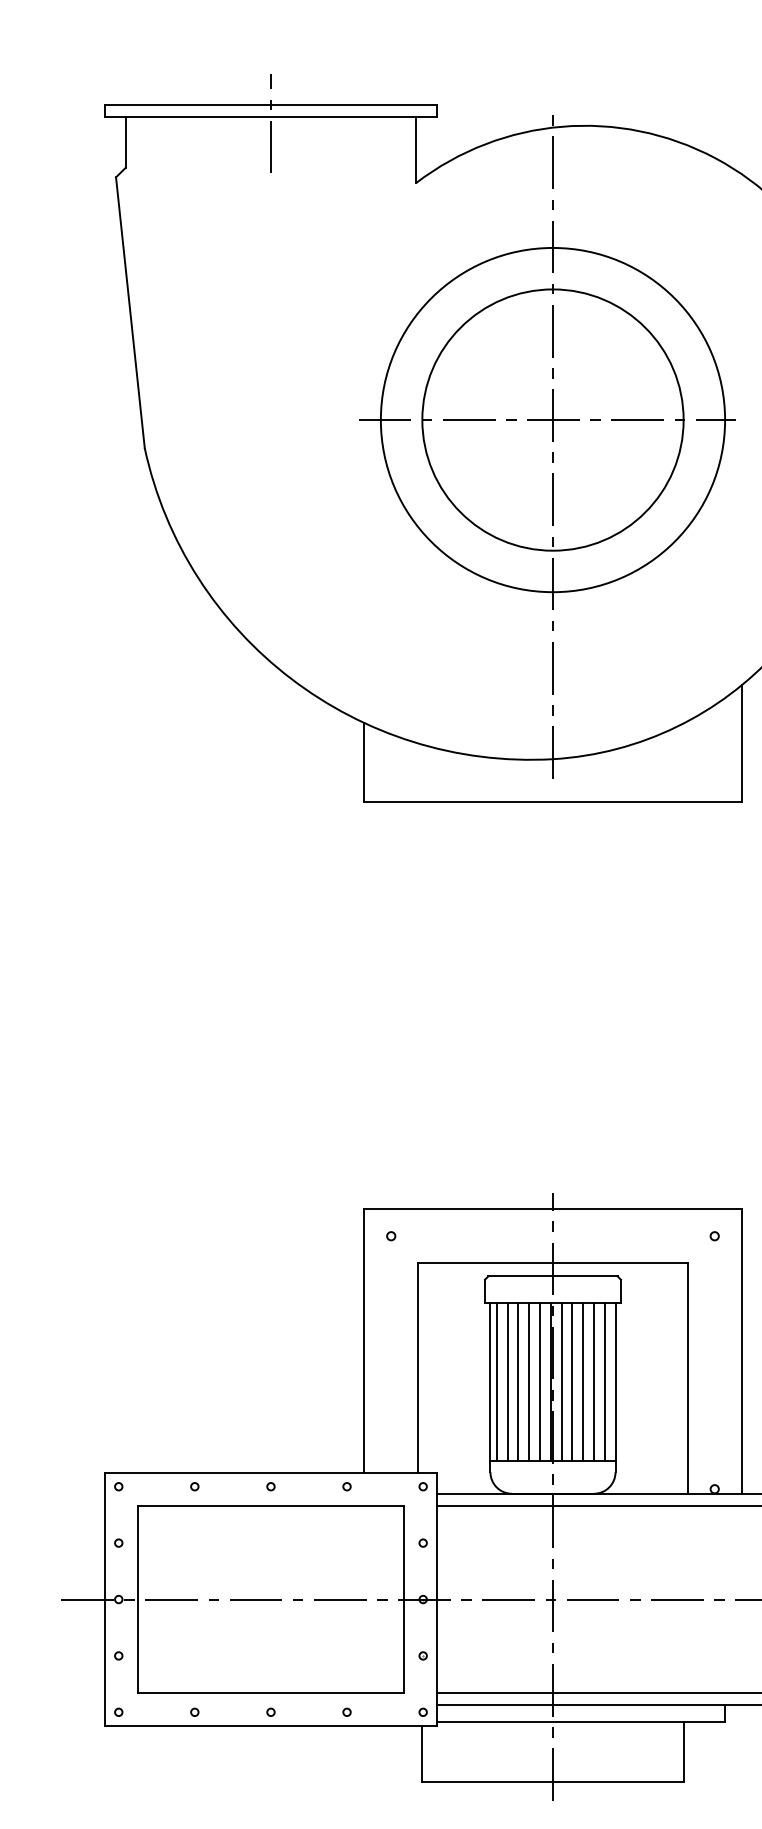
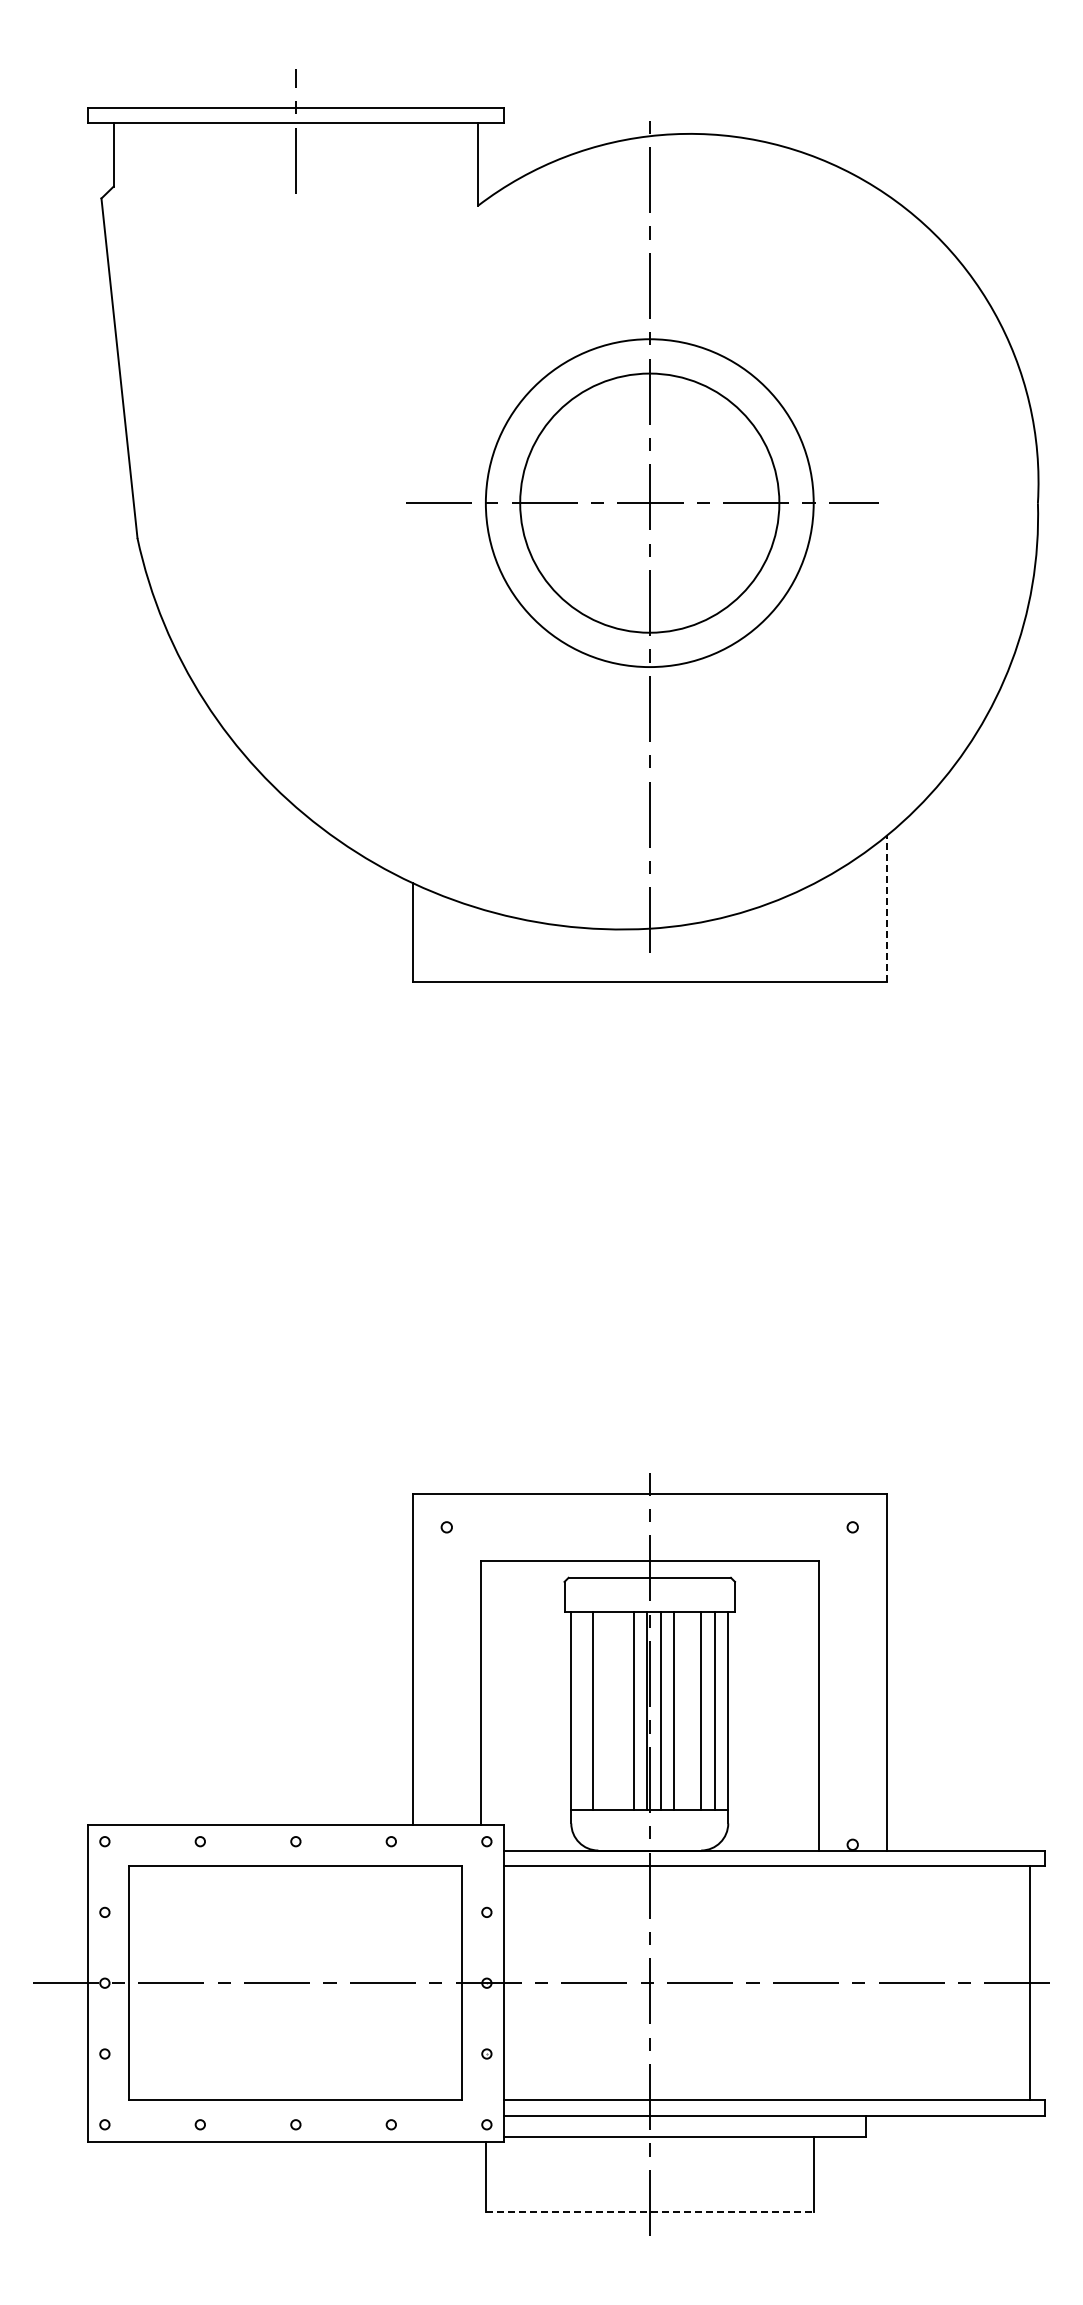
circle: (552, 420) -> (649, 503), size x0.6
line: (741, 743) -> (886, 908), solid -> dashed
line: (496, 1382) -> (579, 1710), removed
line: (518, 1382) -> (606, 1710), removed
line: (529, 1382) -> (620, 1710), removed
line: (583, 1382) -> (687, 1710), removed
line: (552, 1782) -> (649, 2212), solid -> dashed

